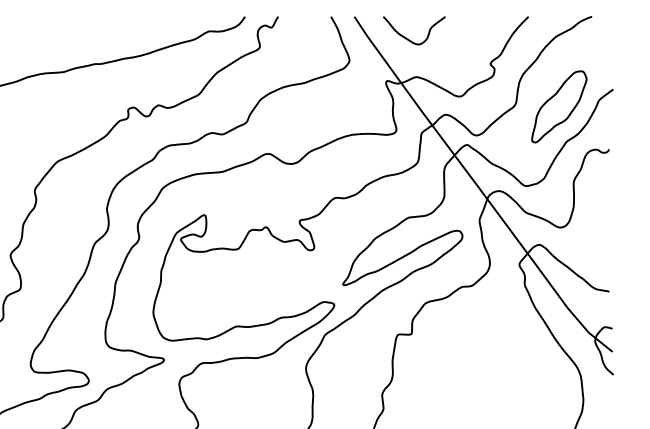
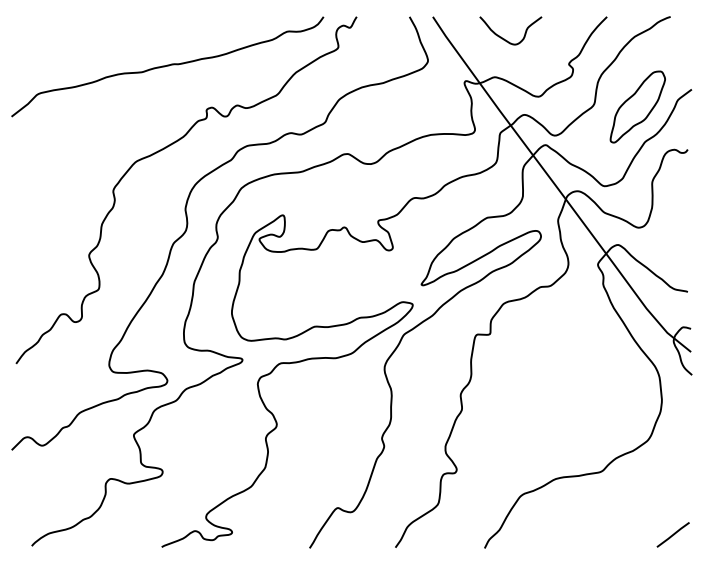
curve: (407, 38) -> (504, 38), moved

